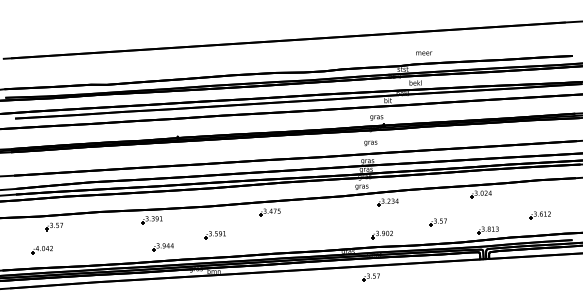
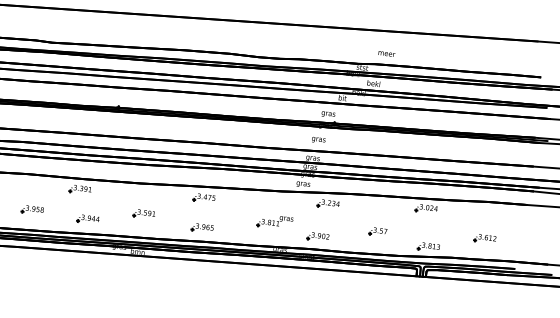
part: (339, 225) -> (274, 221), added
part: (271, 241) -> (201, 228), added
part: (109, 245) -> (32, 210), added
part: (370, 277) -> (299, 279), removed

